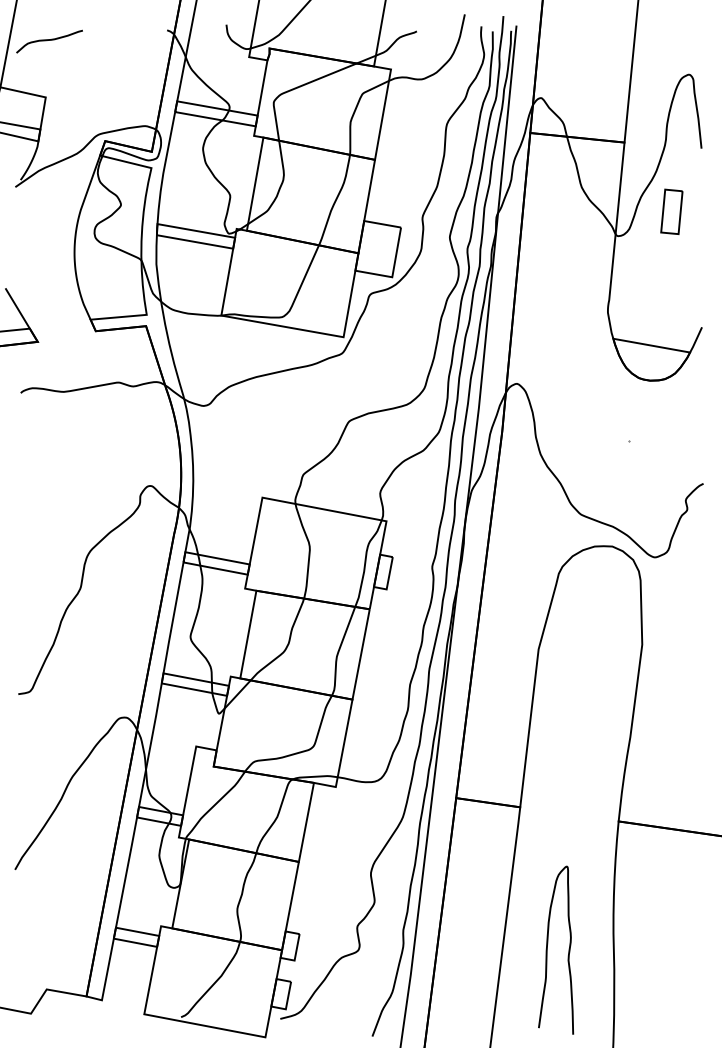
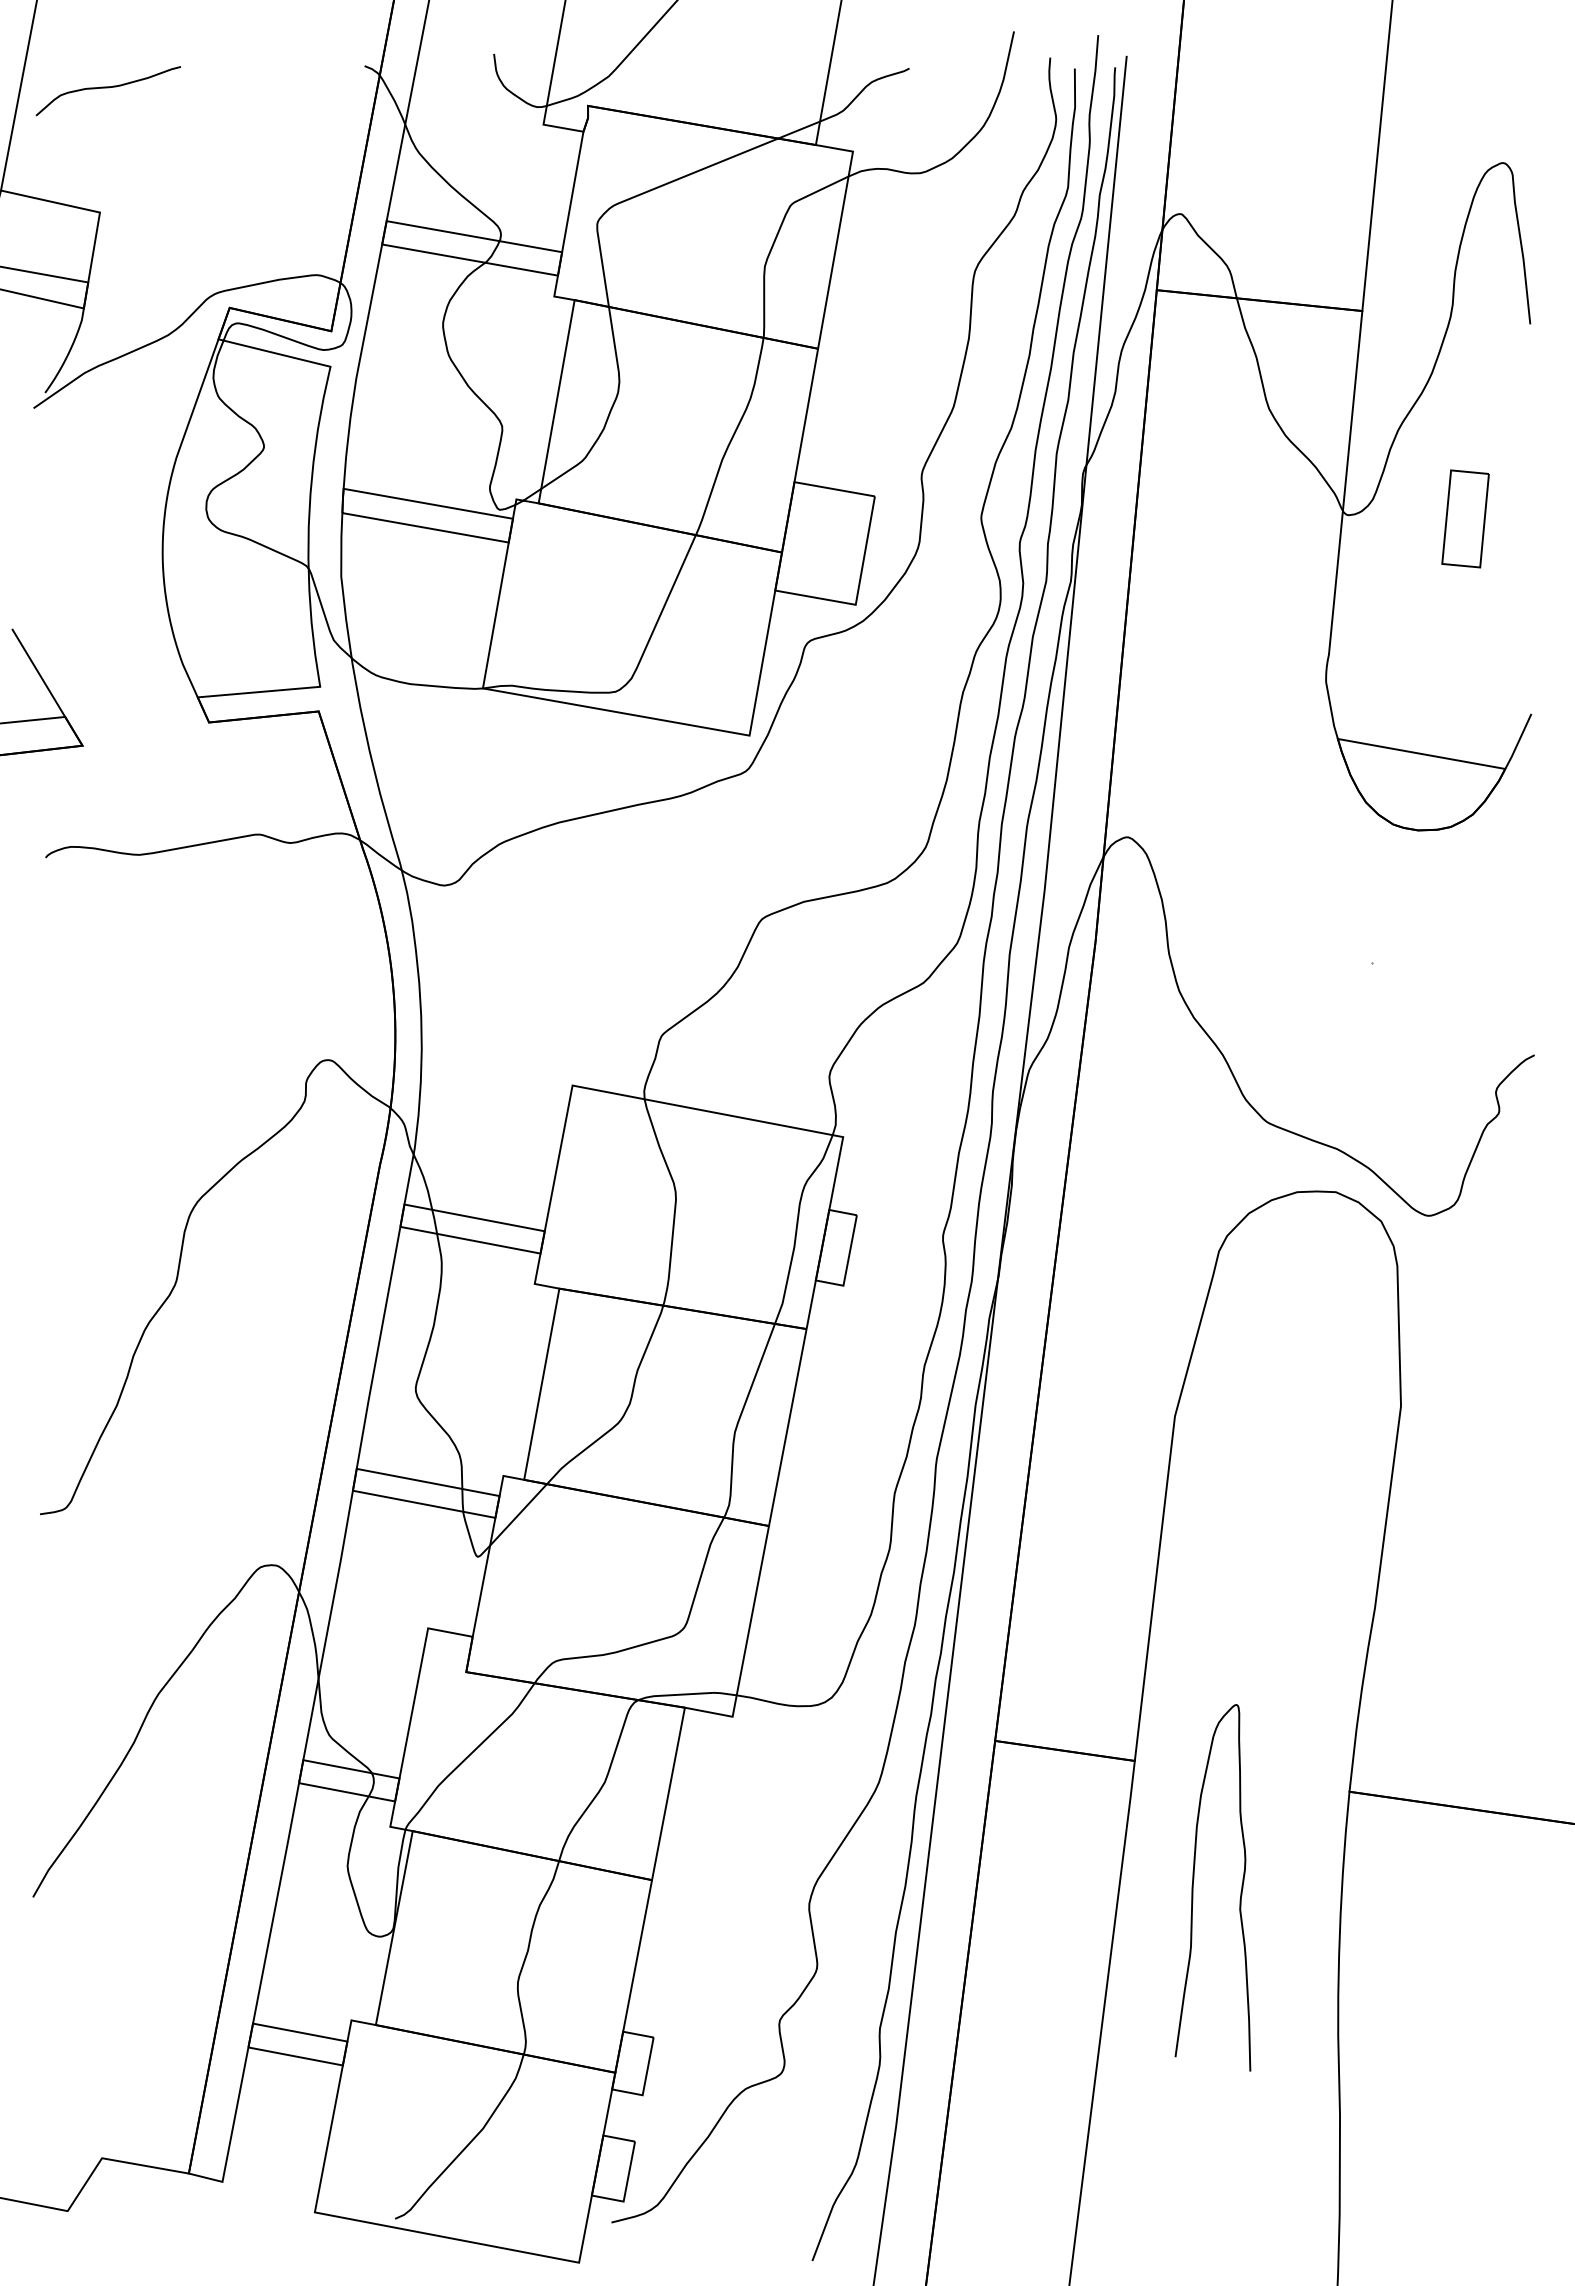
part: (671, 211) -> (1464, 518), moved
curve: (547, 949) -> (1194, 1885), moved

